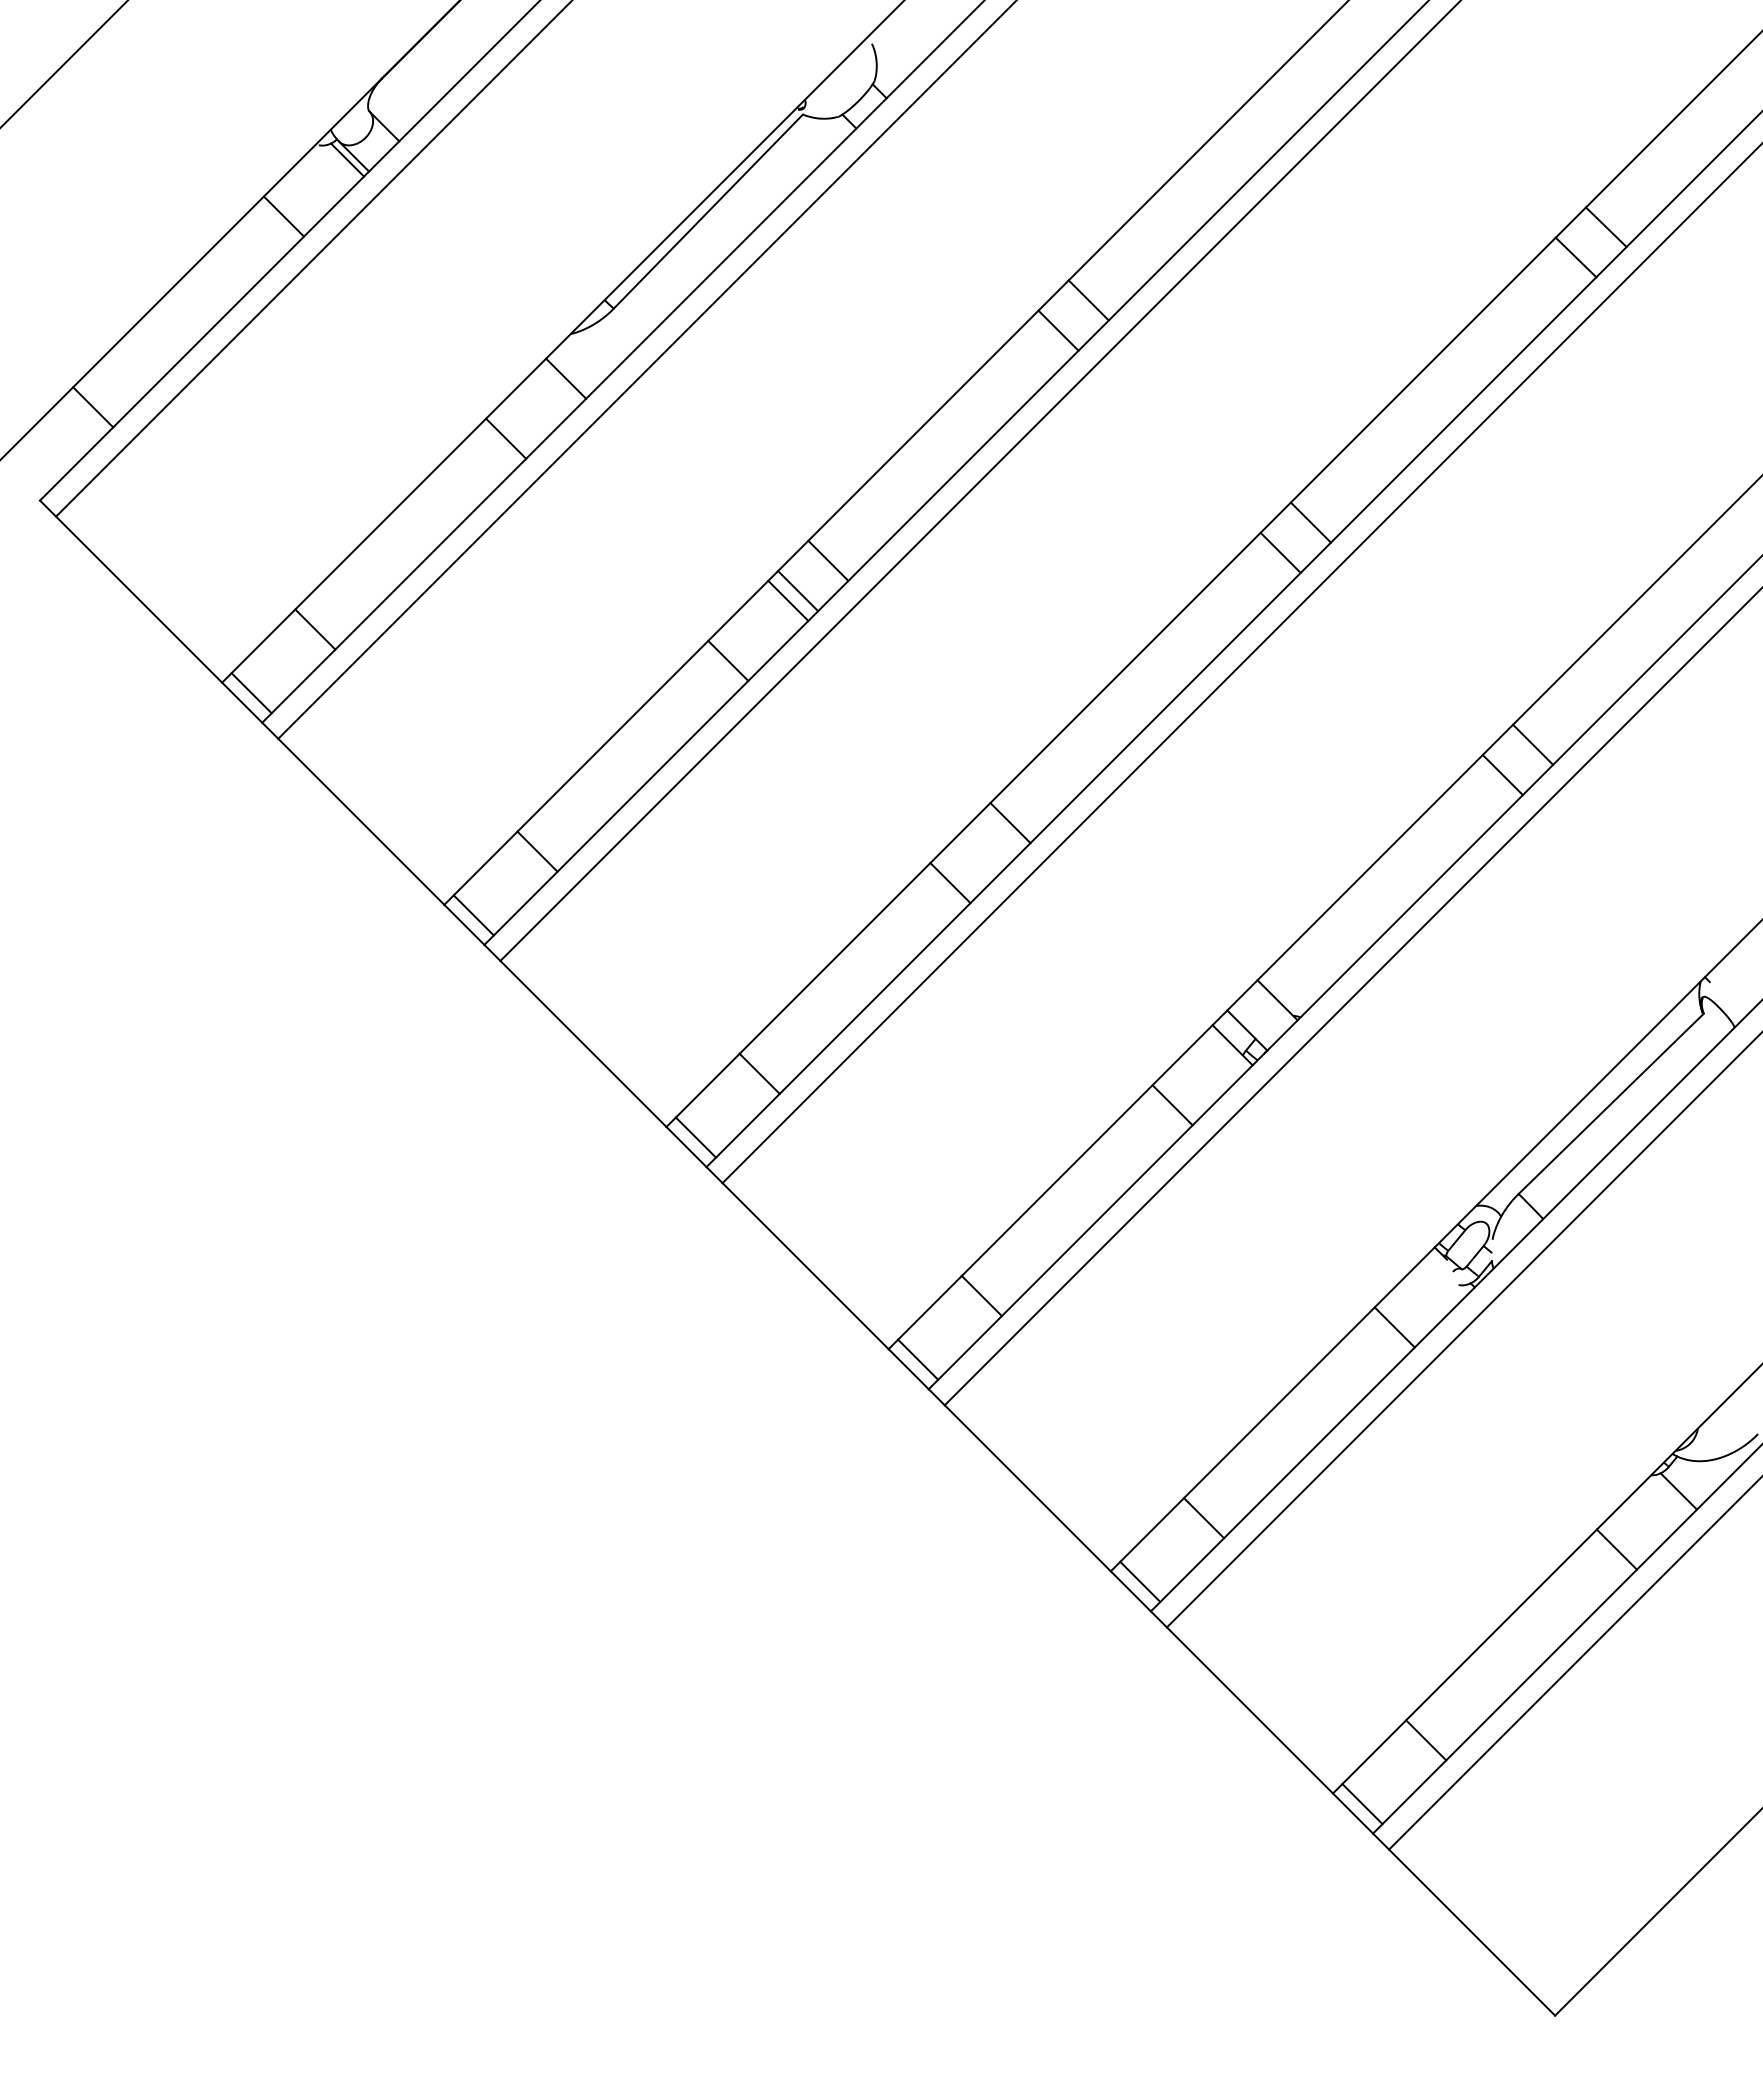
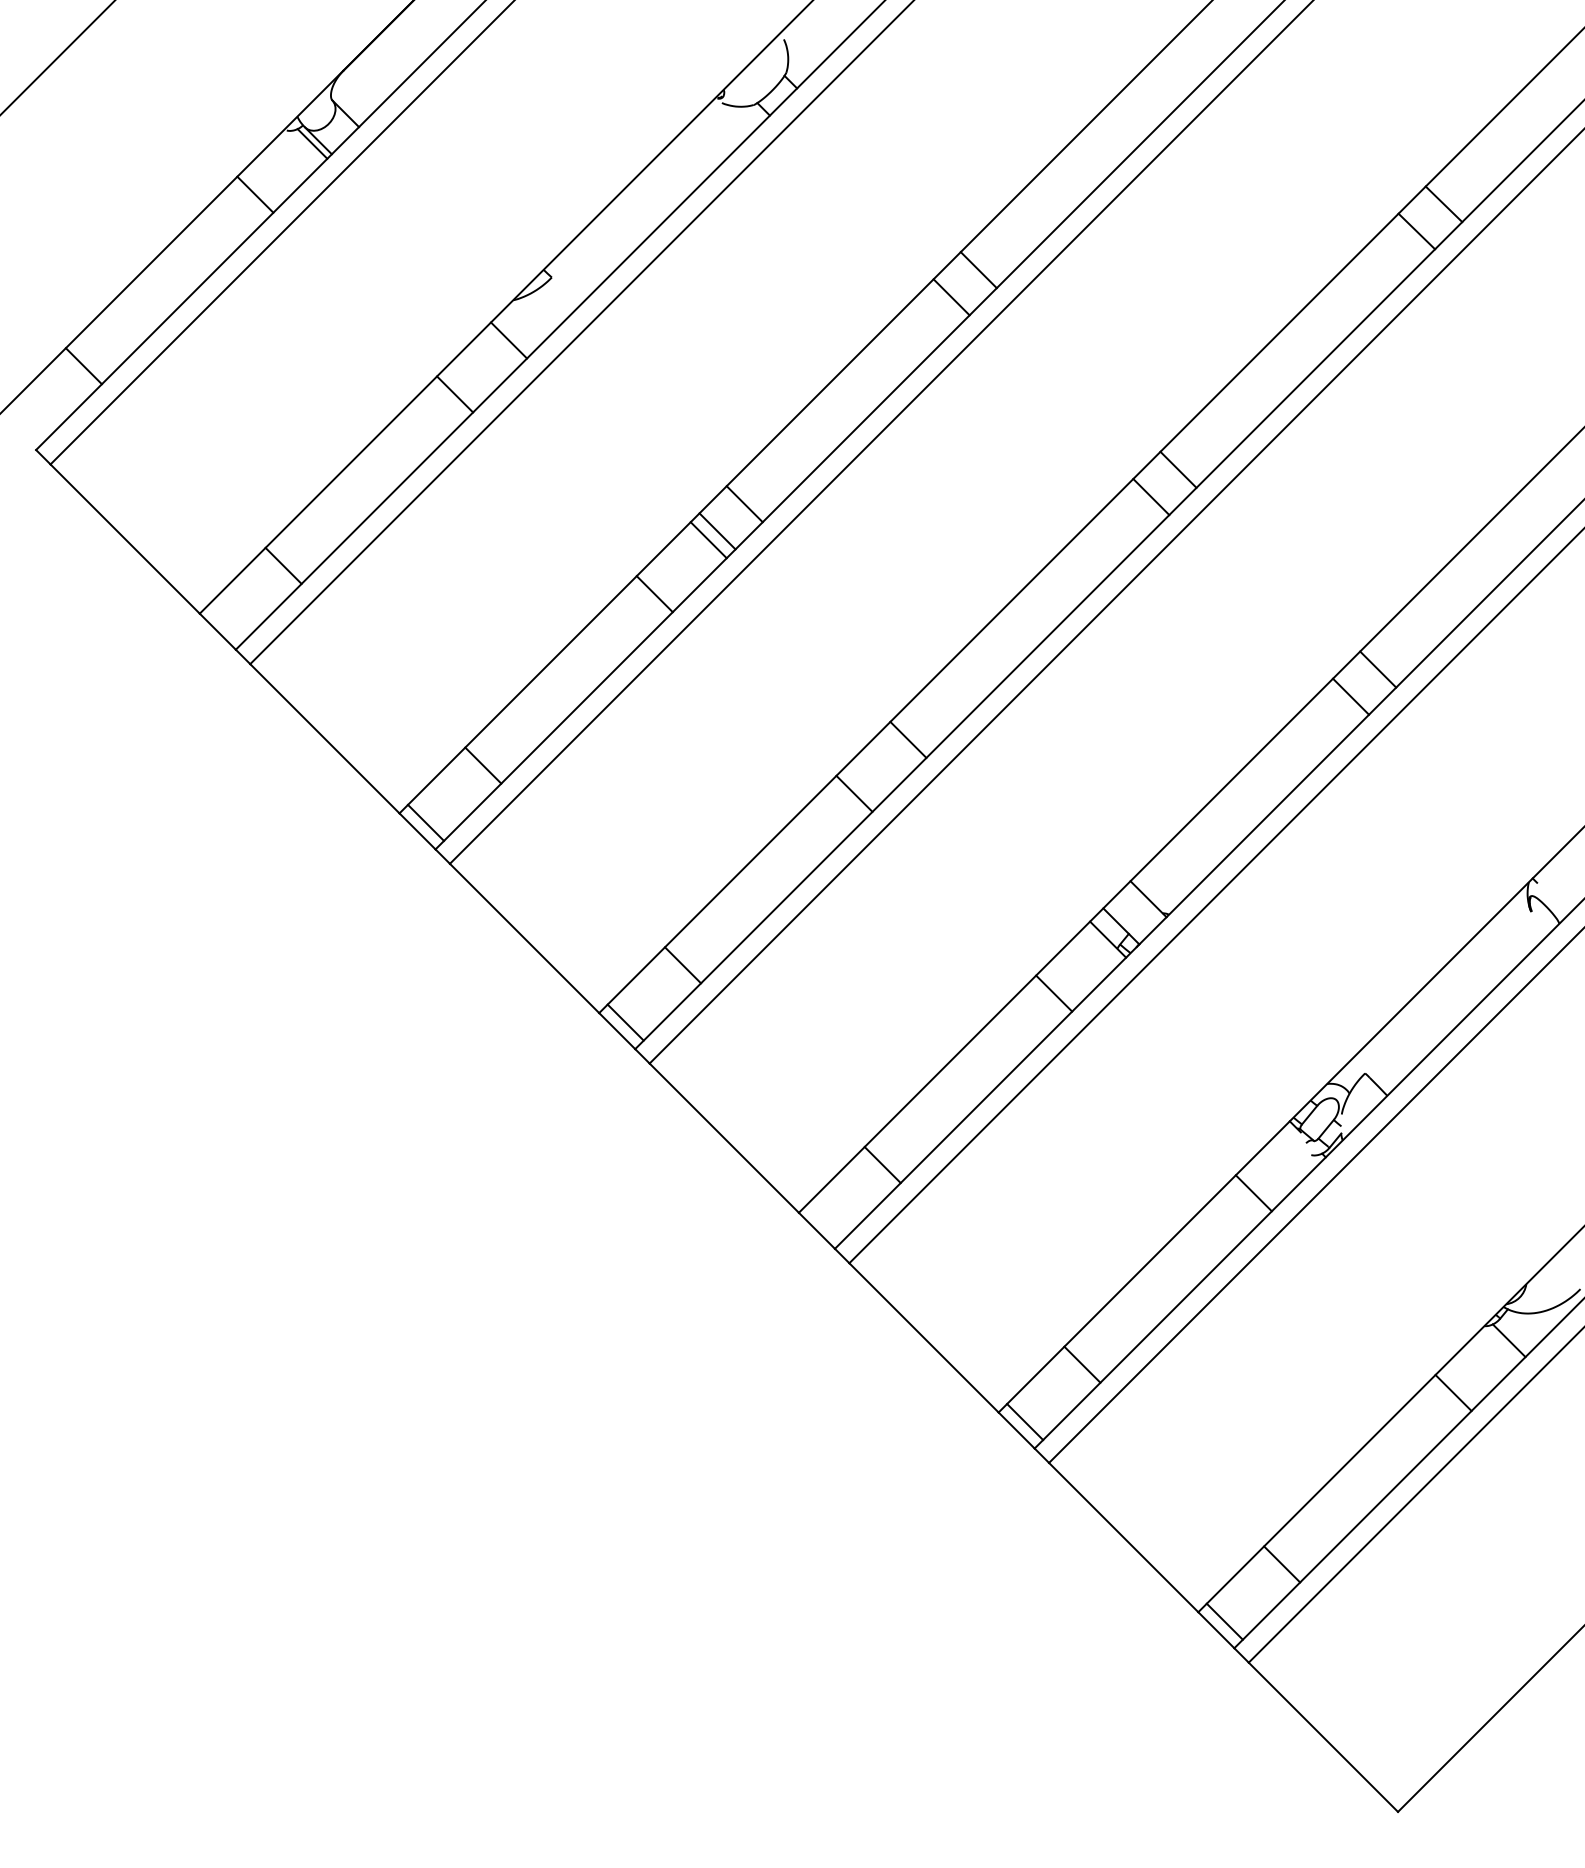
line: (708, 211) -> (636, 190), removed
line: (251, 693) -> (226, 623), removed
line: (1610, 1104) -> (1447, 992), removed
line: (918, 1359) -> (825, 1222), removed

